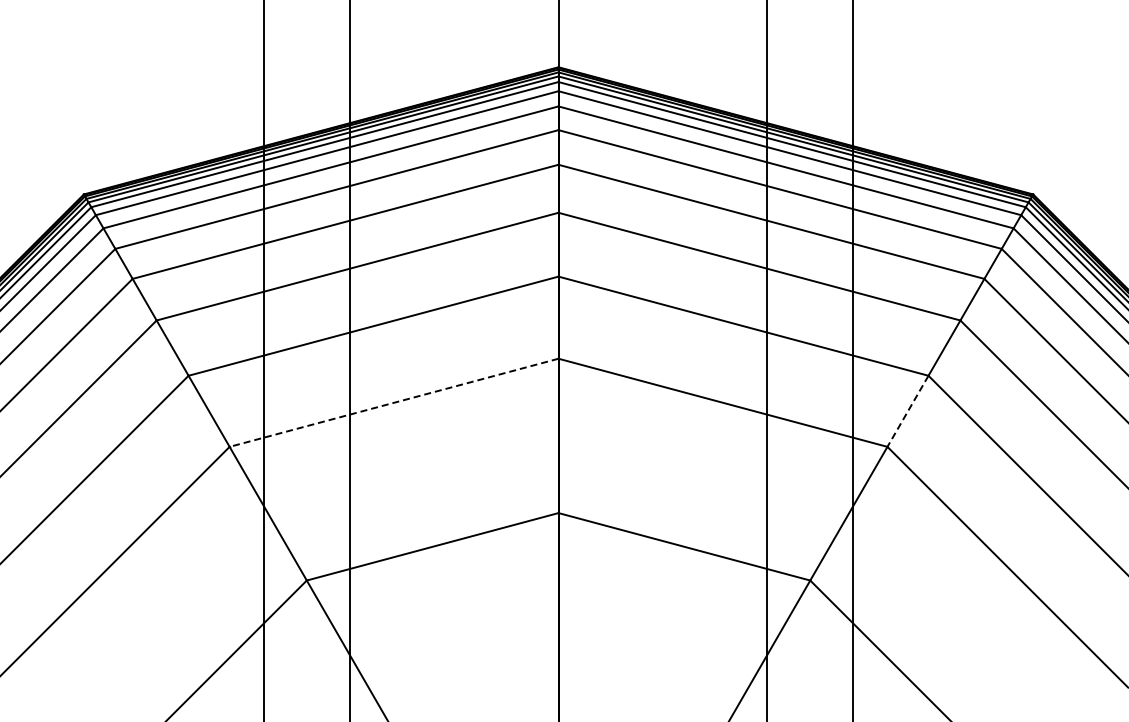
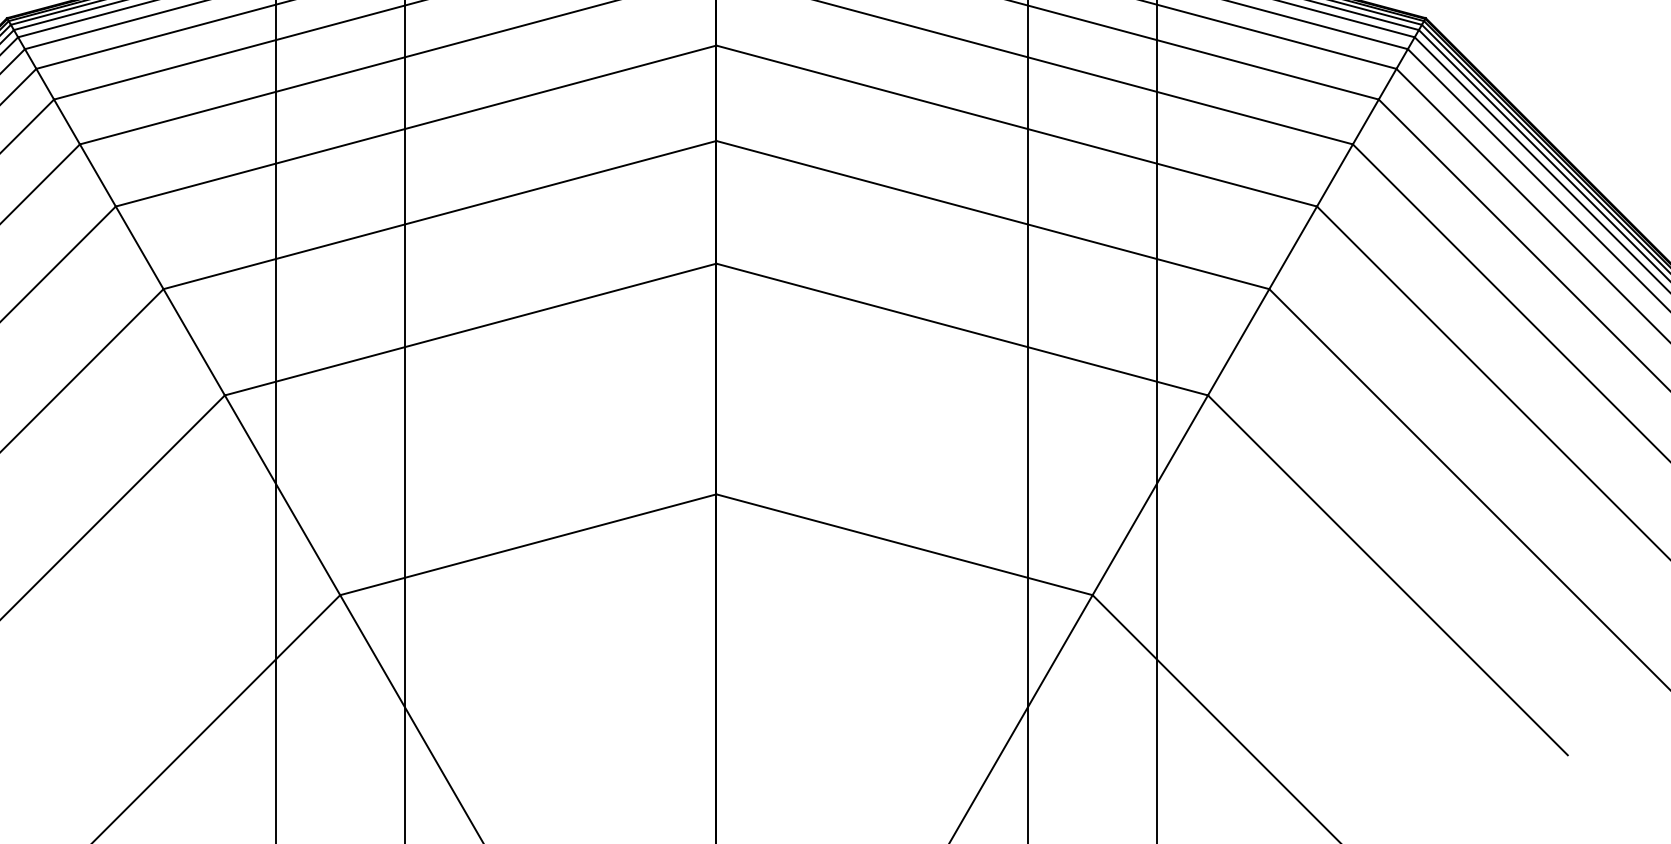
line: (393, 402) -> (469, 329), dashed -> solid
line: (907, 411) -> (1237, 342), dashed -> solid

